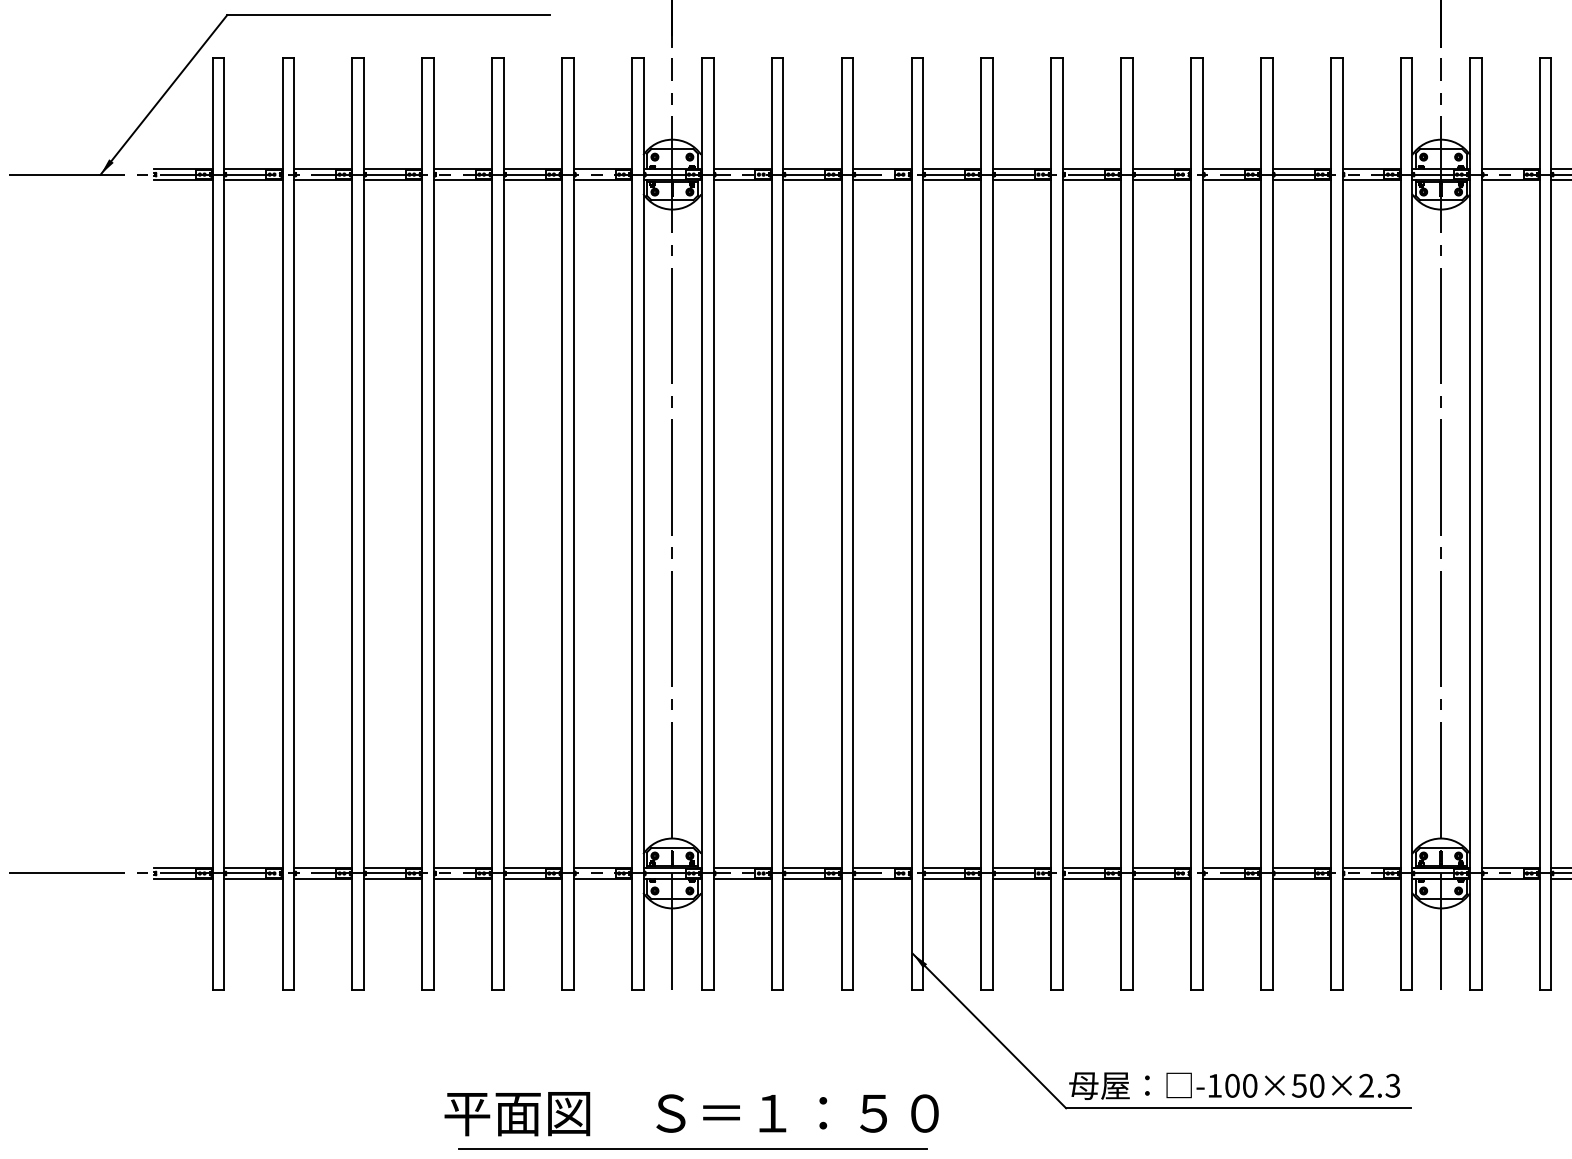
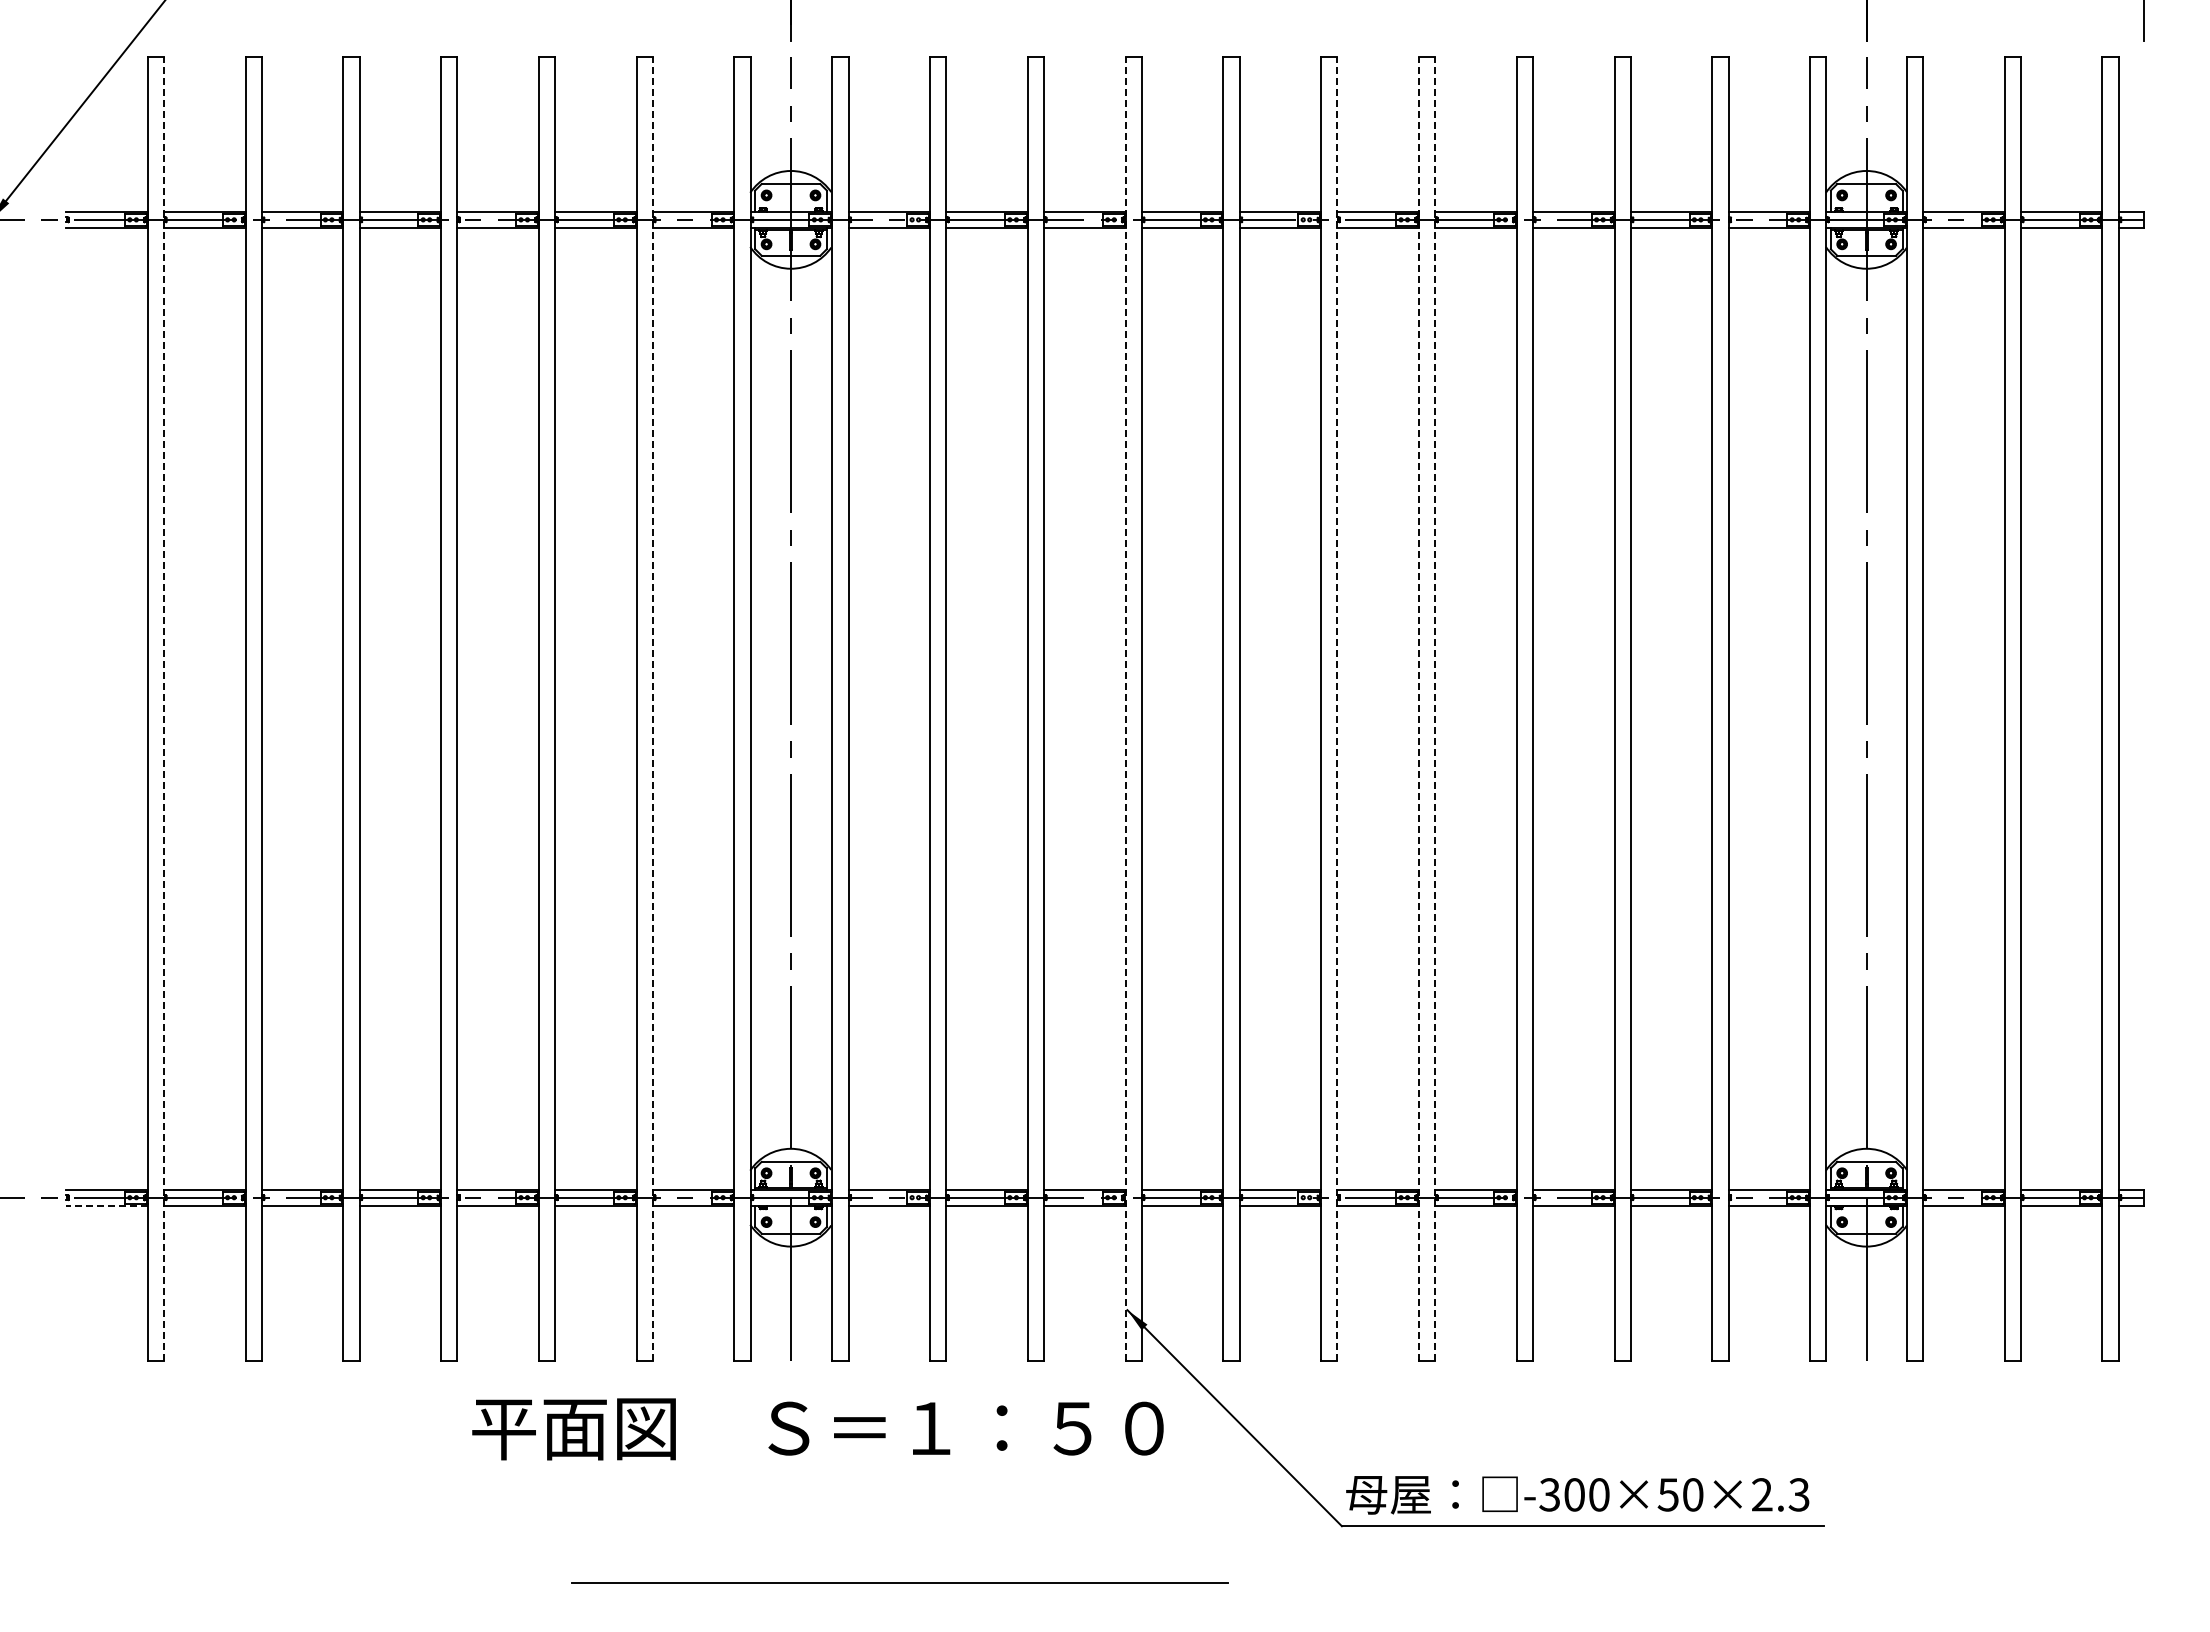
line: (224, 523) -> (164, 708), solid -> dashed
line: (573, 523) -> (652, 708), solid -> dashed
line: (911, 523) -> (1125, 708), solid -> dashed
line: (1062, 523) -> (1337, 708), solid -> dashed
line: (1120, 523) -> (1418, 708), solid -> dashed
line: (1133, 523) -> (1435, 708), solid -> dashed
line: (183, 879) -> (107, 1205), solid -> dashed
text: (1214, 1085) -> (1549, 1494), -100×50×2.3 -> -300×50×2.3
text: (691, 1114) -> (817, 1429), moved
line: (692, 1148) -> (899, 1582), moved

